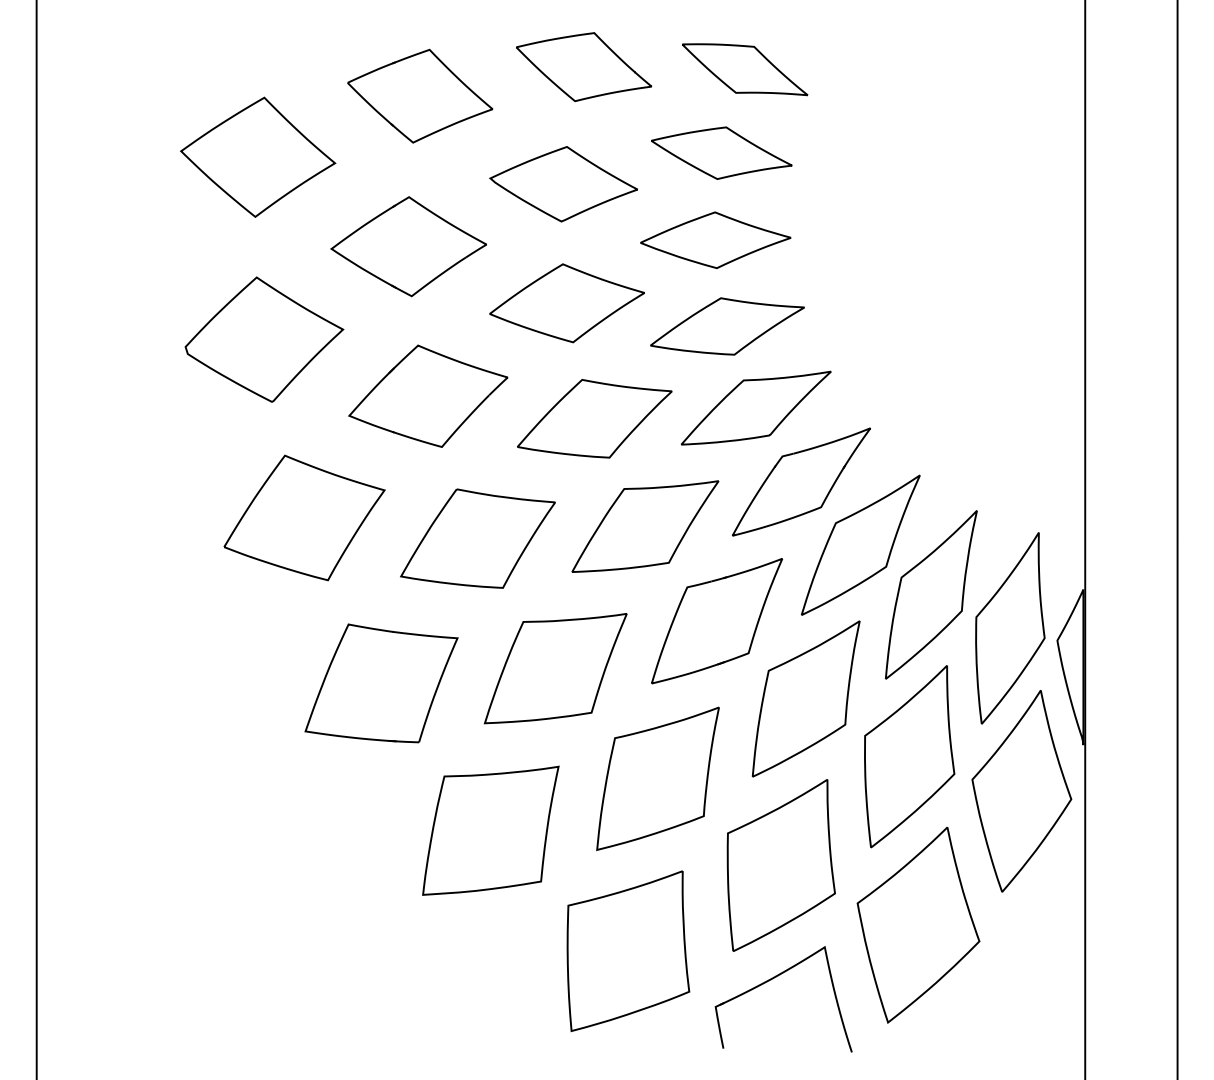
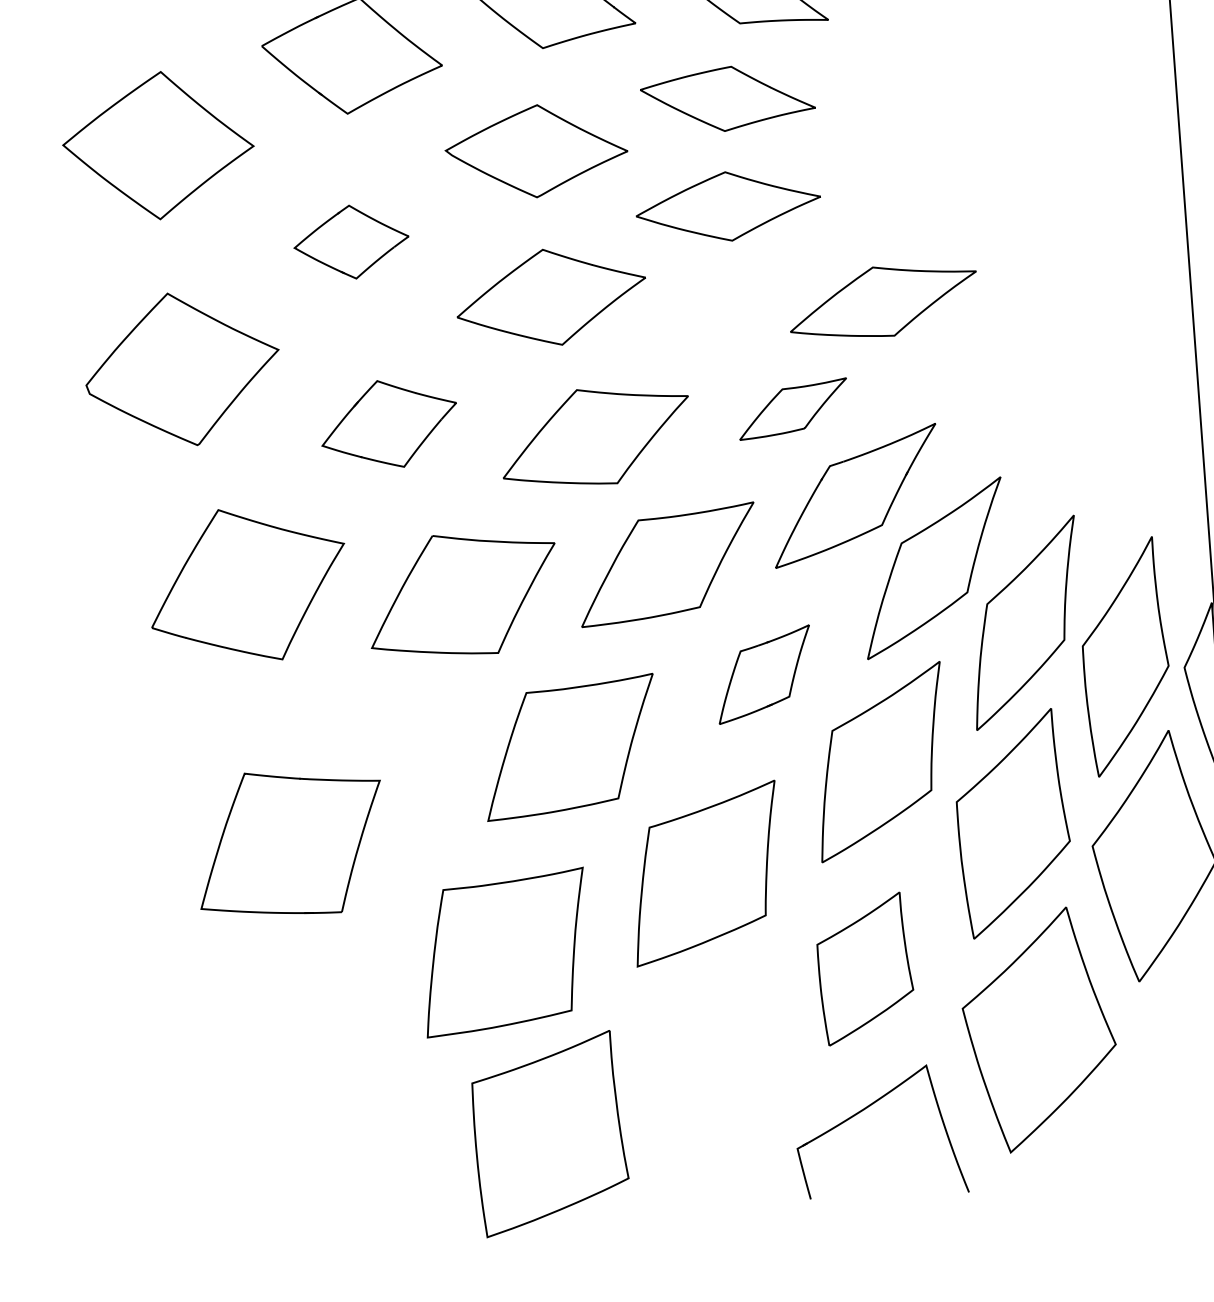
part: (408, 246) -> (351, 241), size x0.6
part: (727, 326) -> (883, 301), moved
part: (428, 395) -> (389, 423), size x0.7
part: (755, 407) -> (792, 408), size x0.6
part: (716, 621) -> (763, 674), size x0.6
part: (381, 683) -> (290, 843), moved
part: (780, 865) -> (864, 969), size x0.7
part: (628, 950) -> (550, 1133), moved

